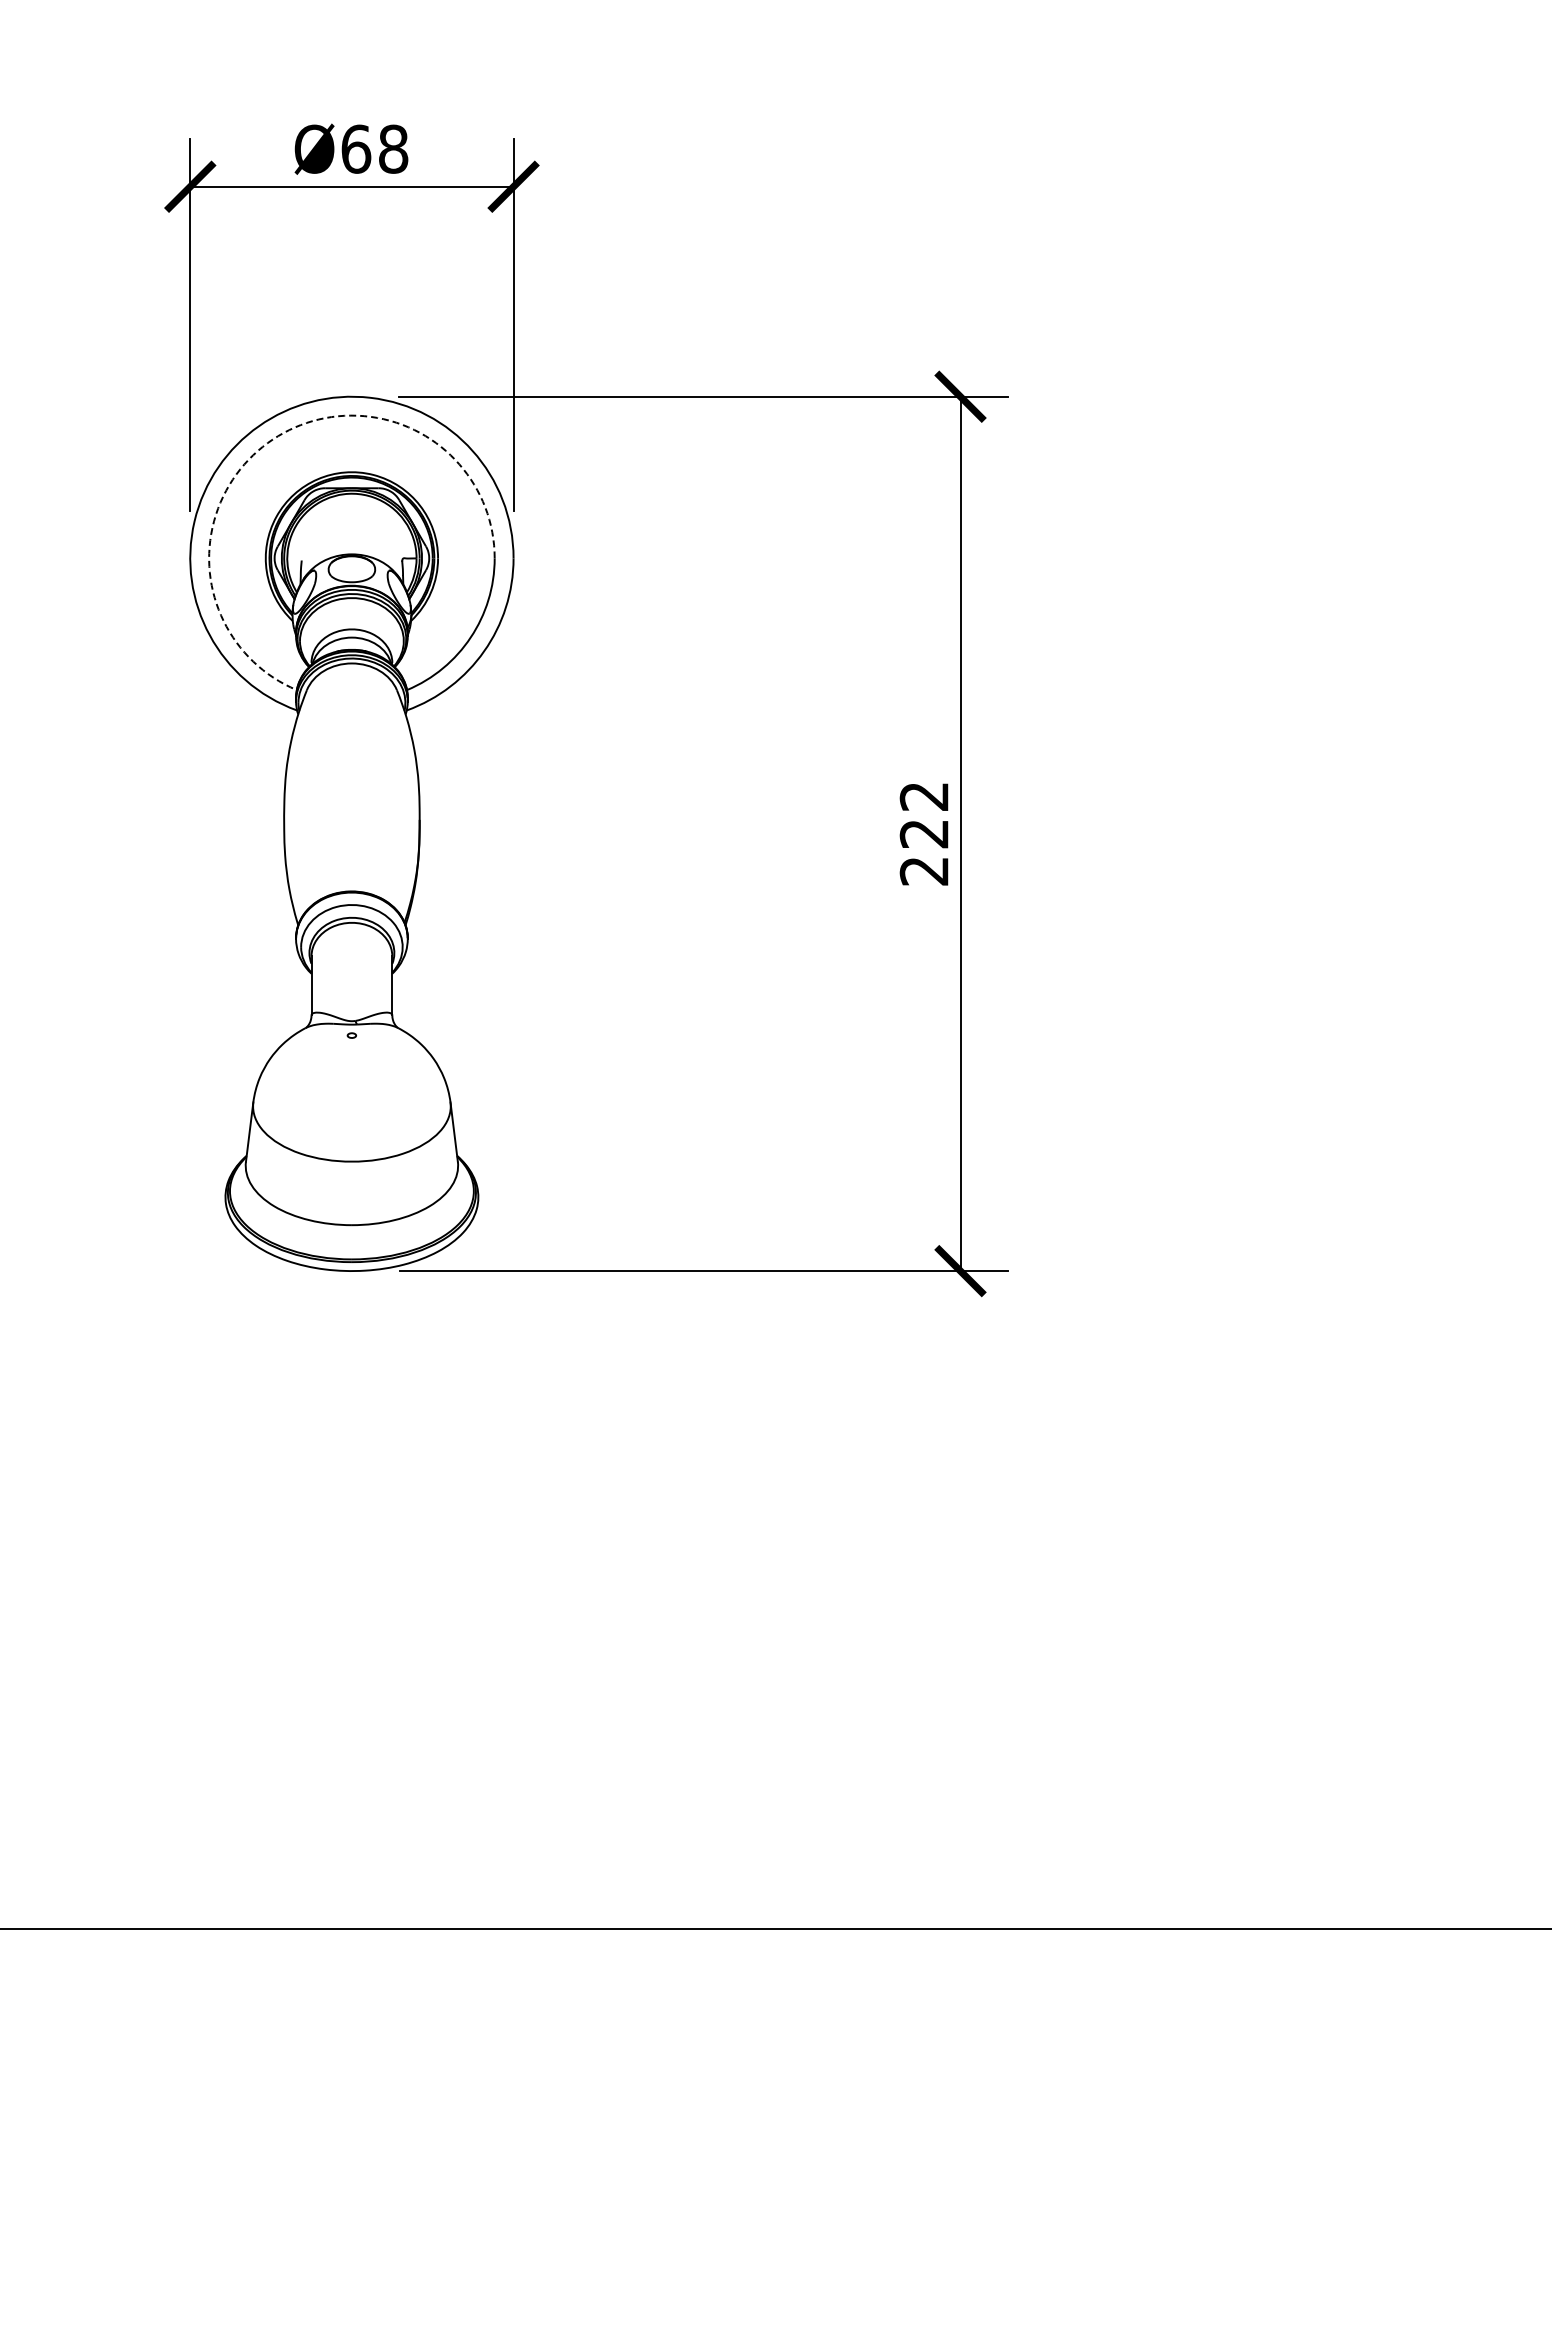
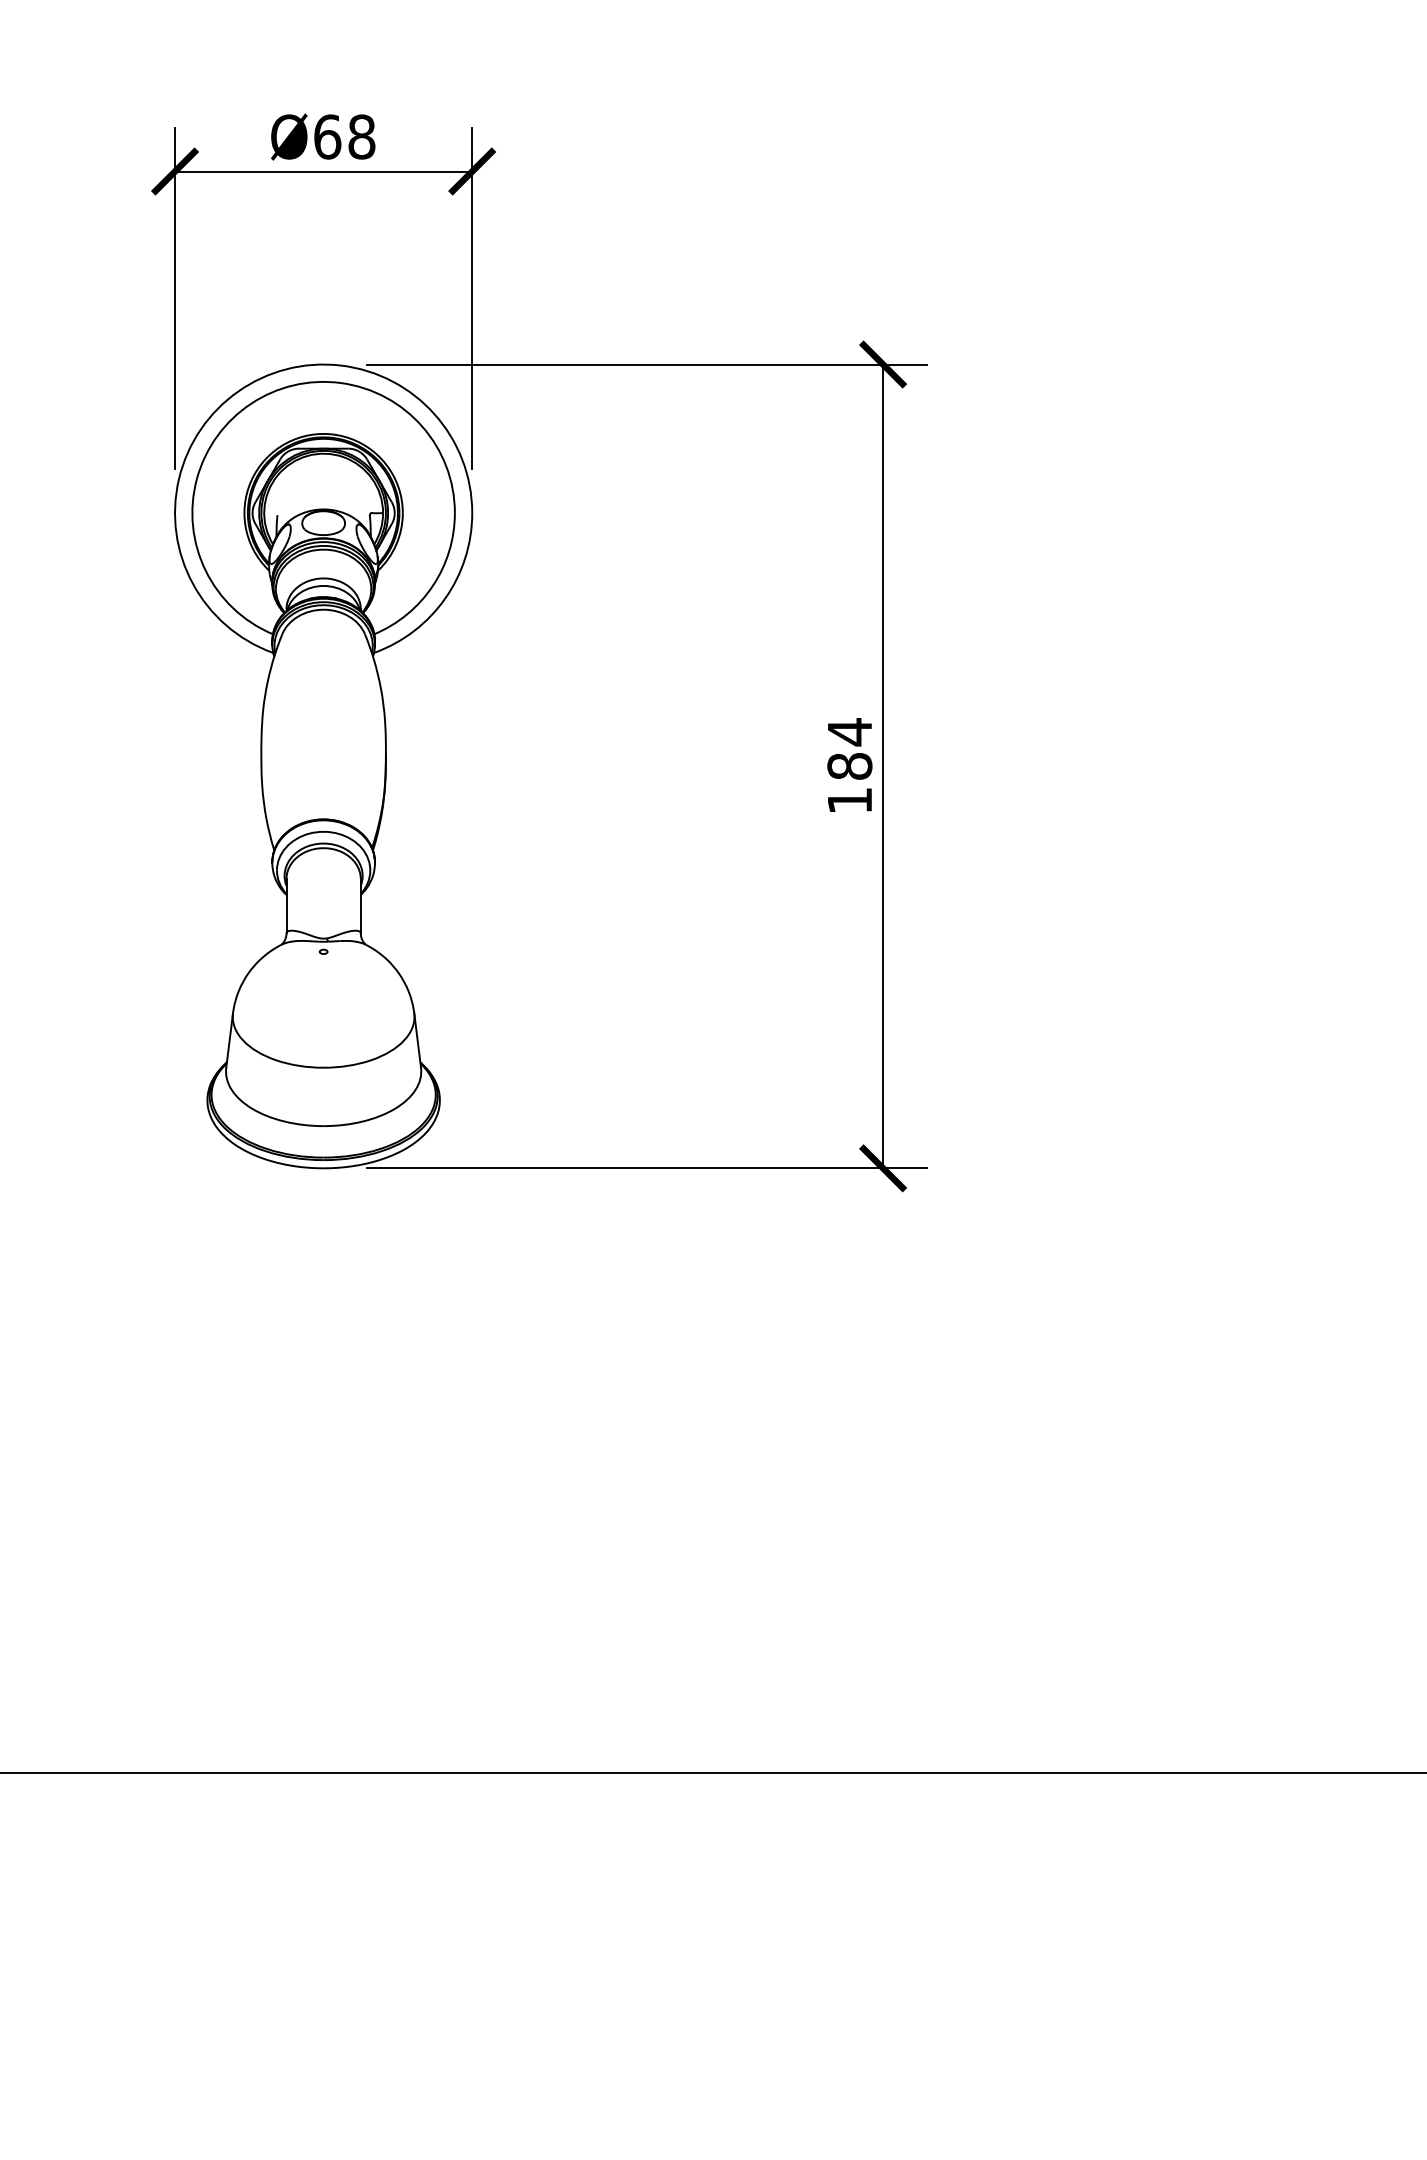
arc: (272, 439) -> (250, 403), dashed -> solid
text: (923, 833) -> (849, 766), 222 -> 184

